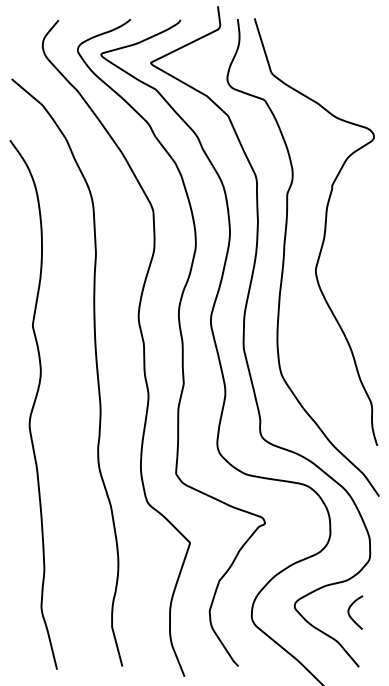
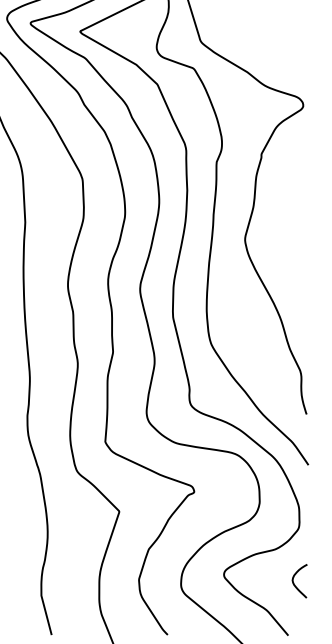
curve: (351, 616) -> (295, 585), moved

